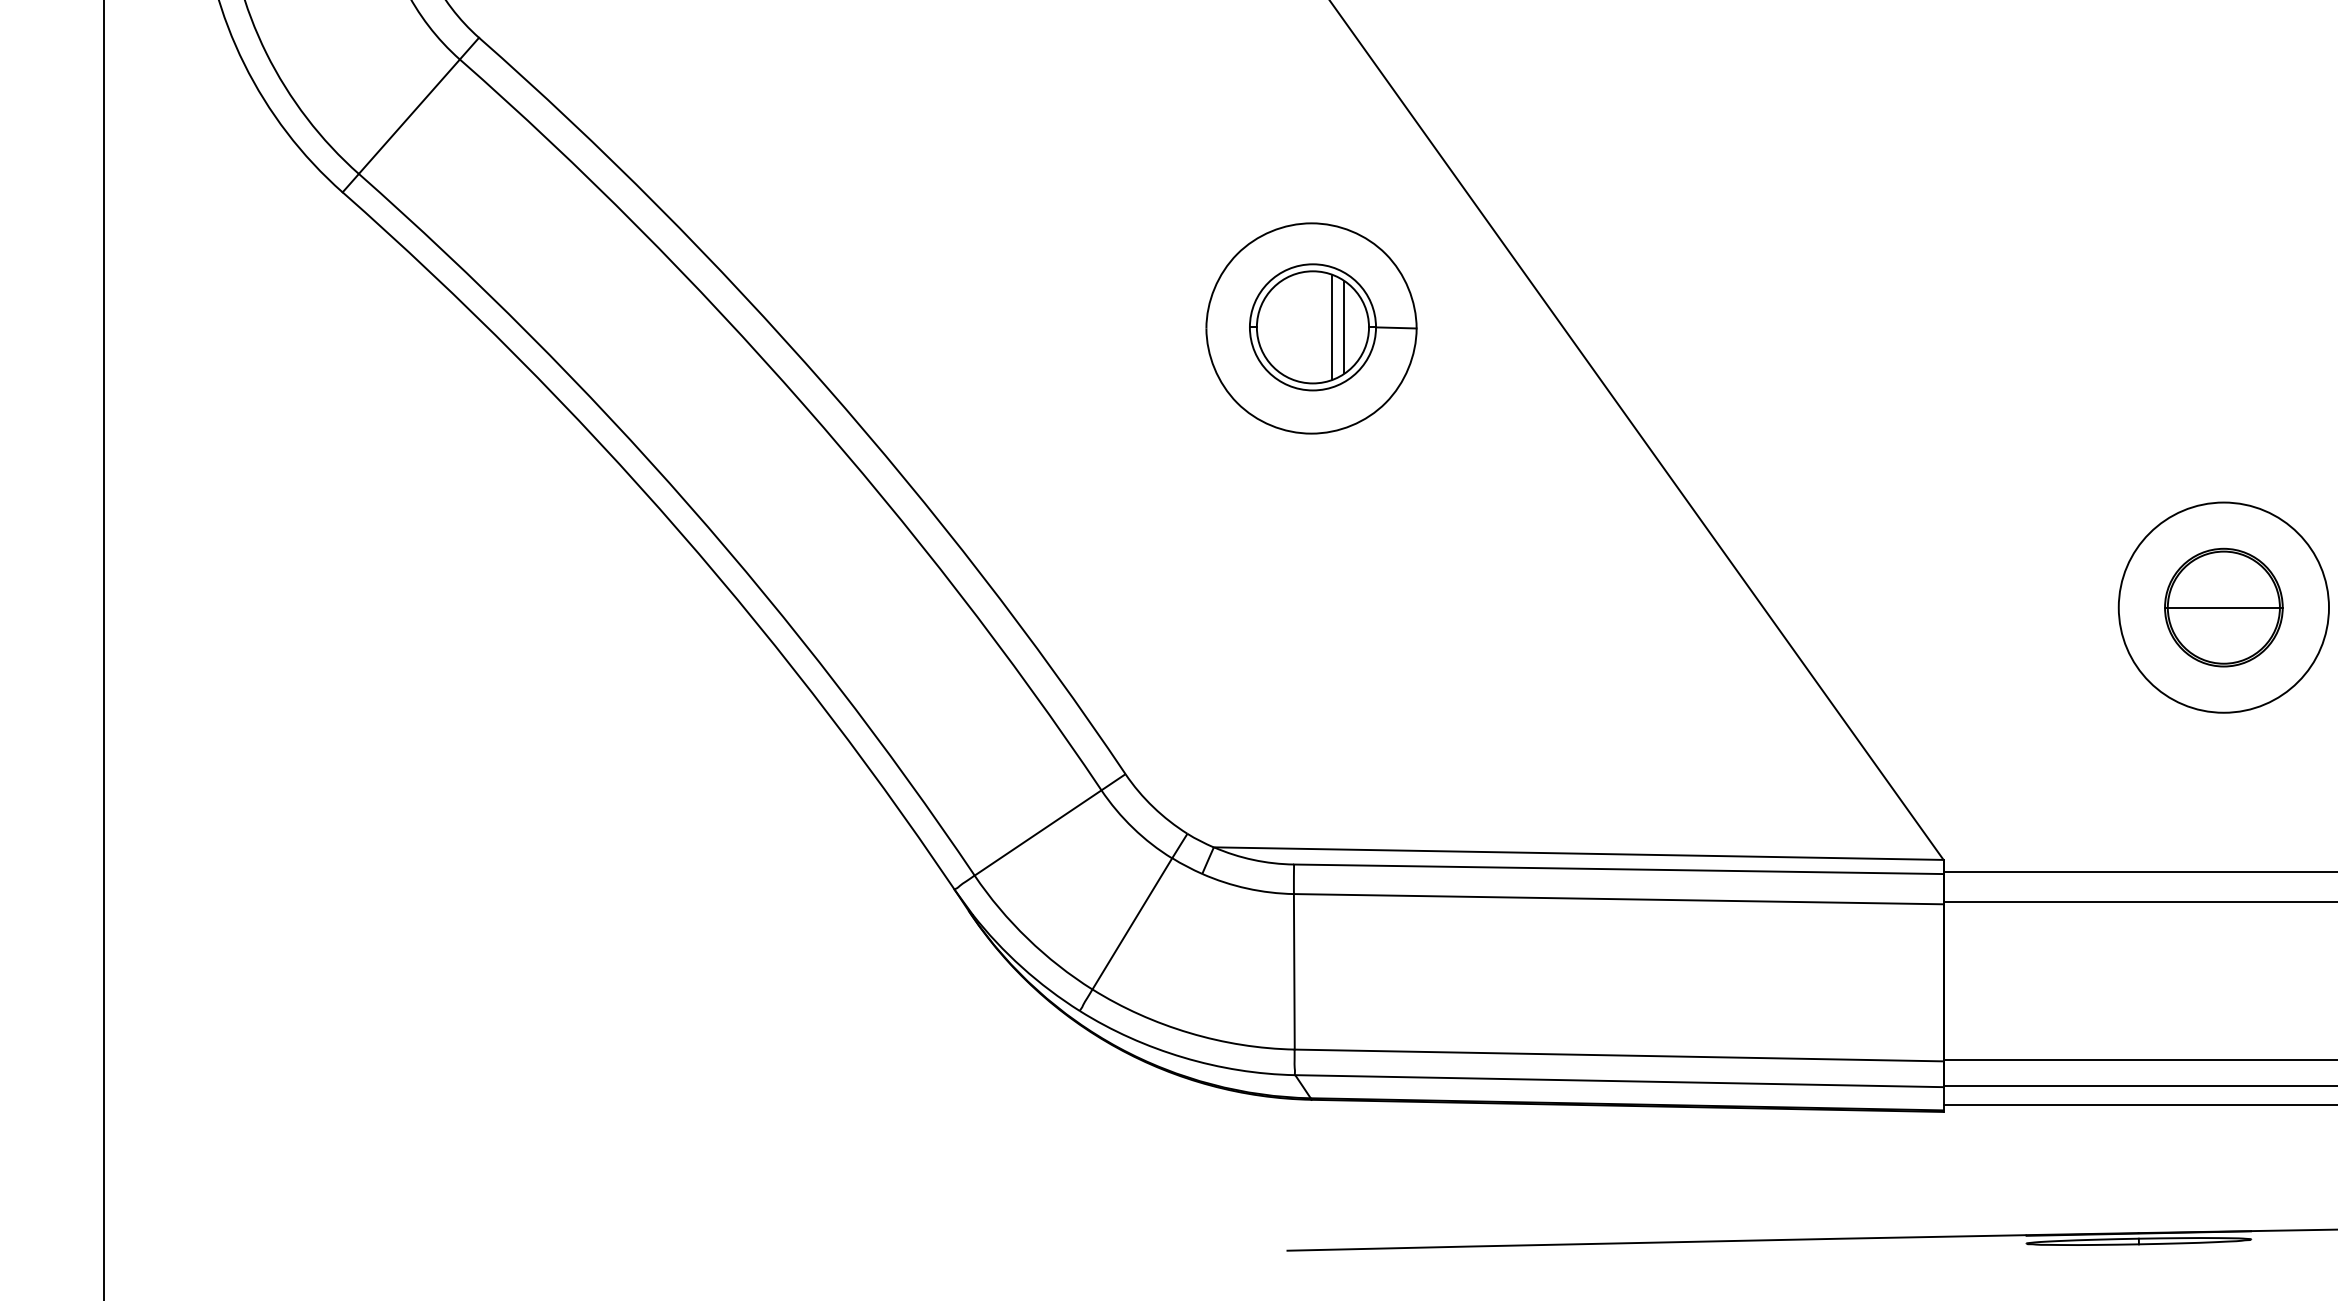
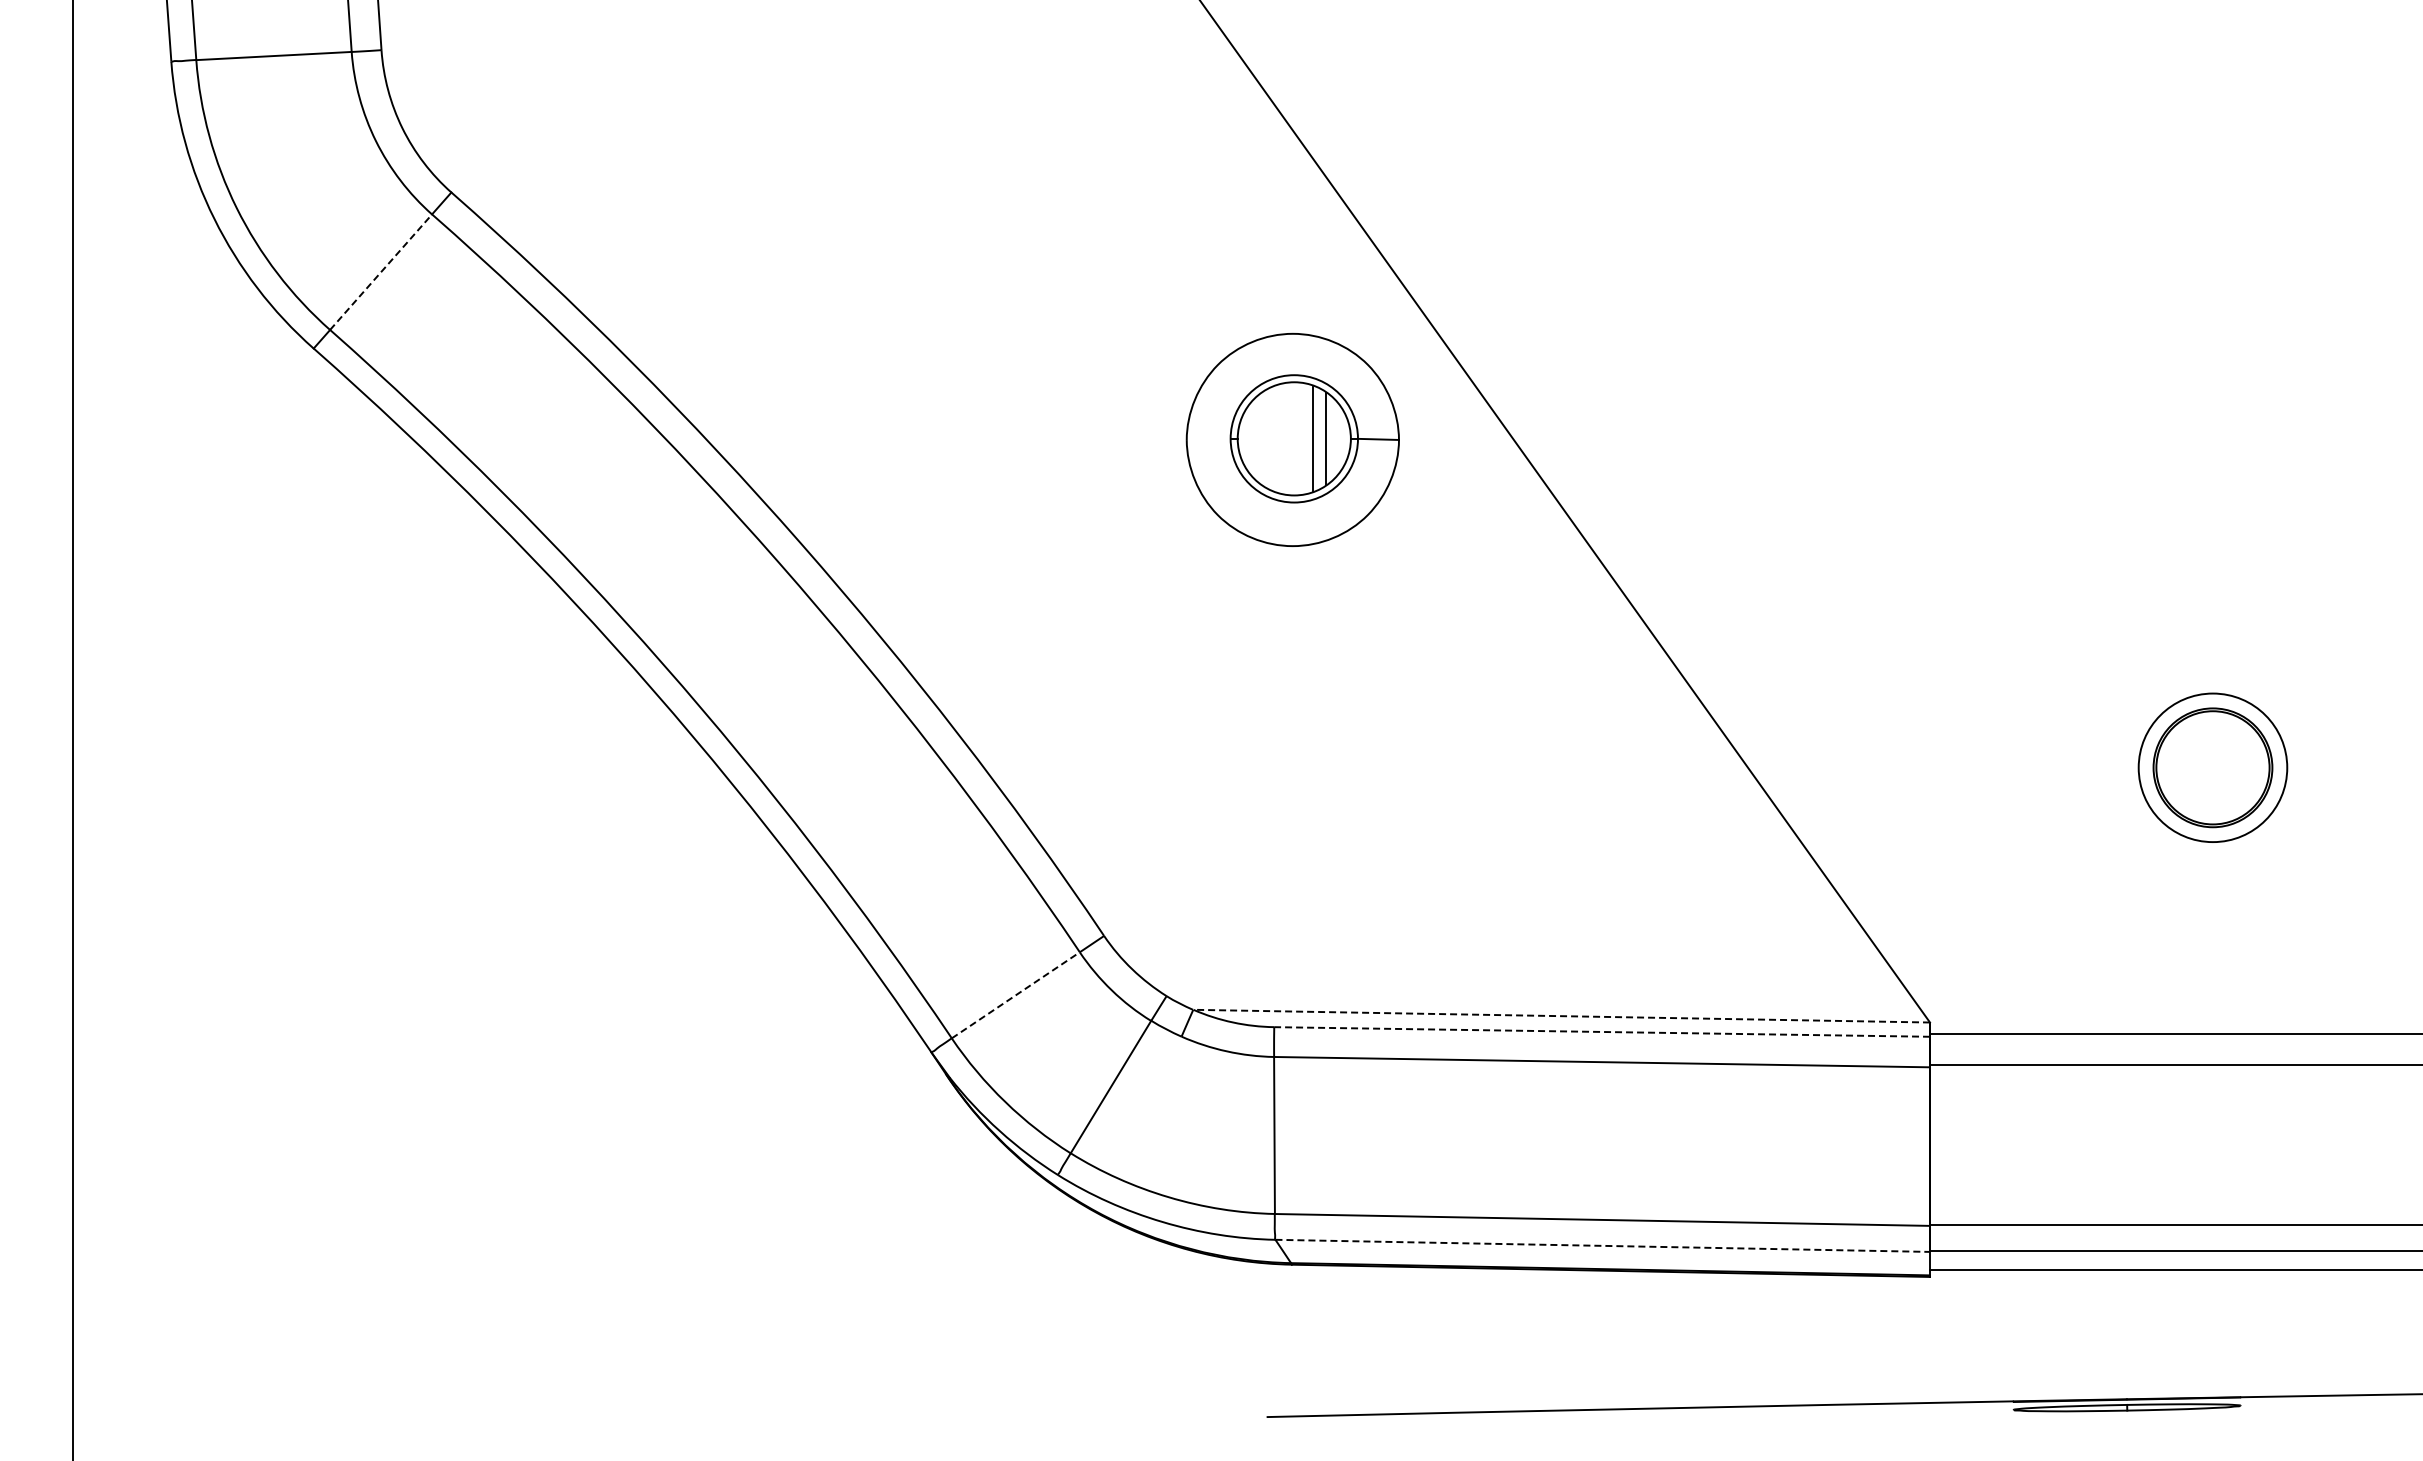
line: (409, 116) -> (381, 271), solid -> dashed
part: (1311, 328) -> (1292, 439), moved
circle: (2223, 607) -> (2212, 767), size x0.7
line: (2223, 607) -> (2212, 767), removed
line: (1038, 833) -> (1016, 995), solid -> dashed
line: (1578, 853) -> (1561, 1016), solid -> dashed
line: (1619, 868) -> (1602, 1031), solid -> dashed
line: (1620, 1080) -> (1603, 1245), solid -> dashed

